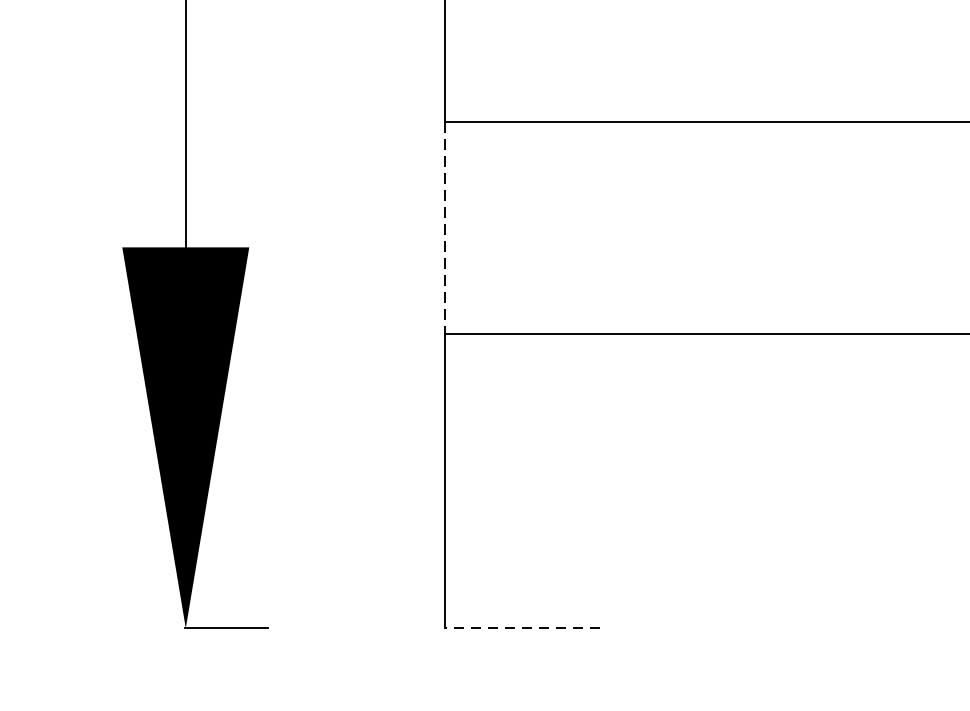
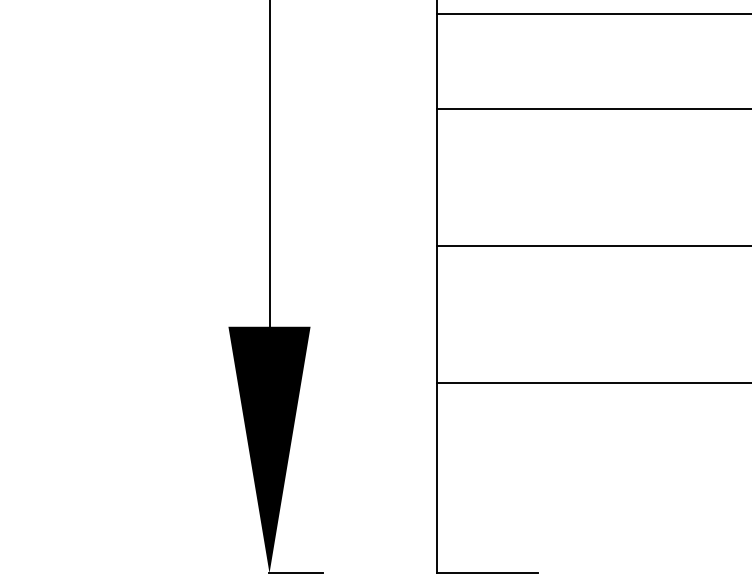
line: (445, 228) -> (437, 314), dashed -> solid
line: (521, 628) -> (486, 573), dashed -> solid

